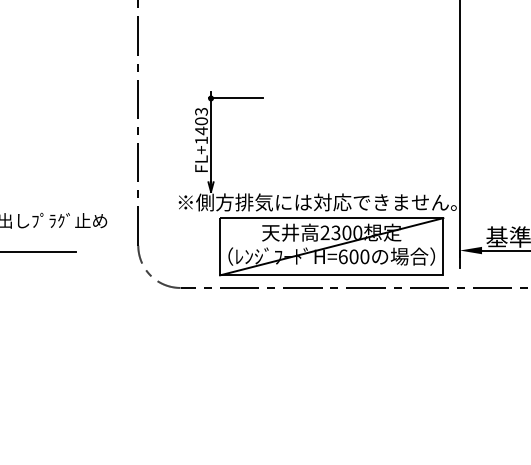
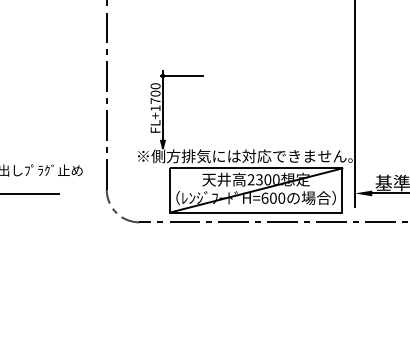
text: (201, 121) -> (155, 93), FL+1403 -> FL+1700

